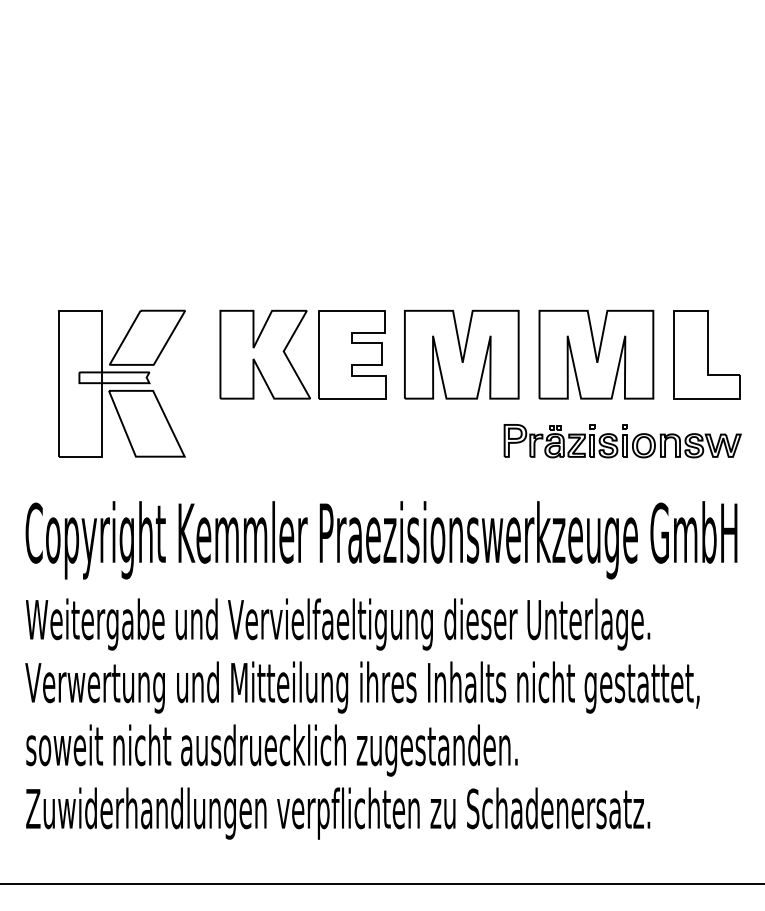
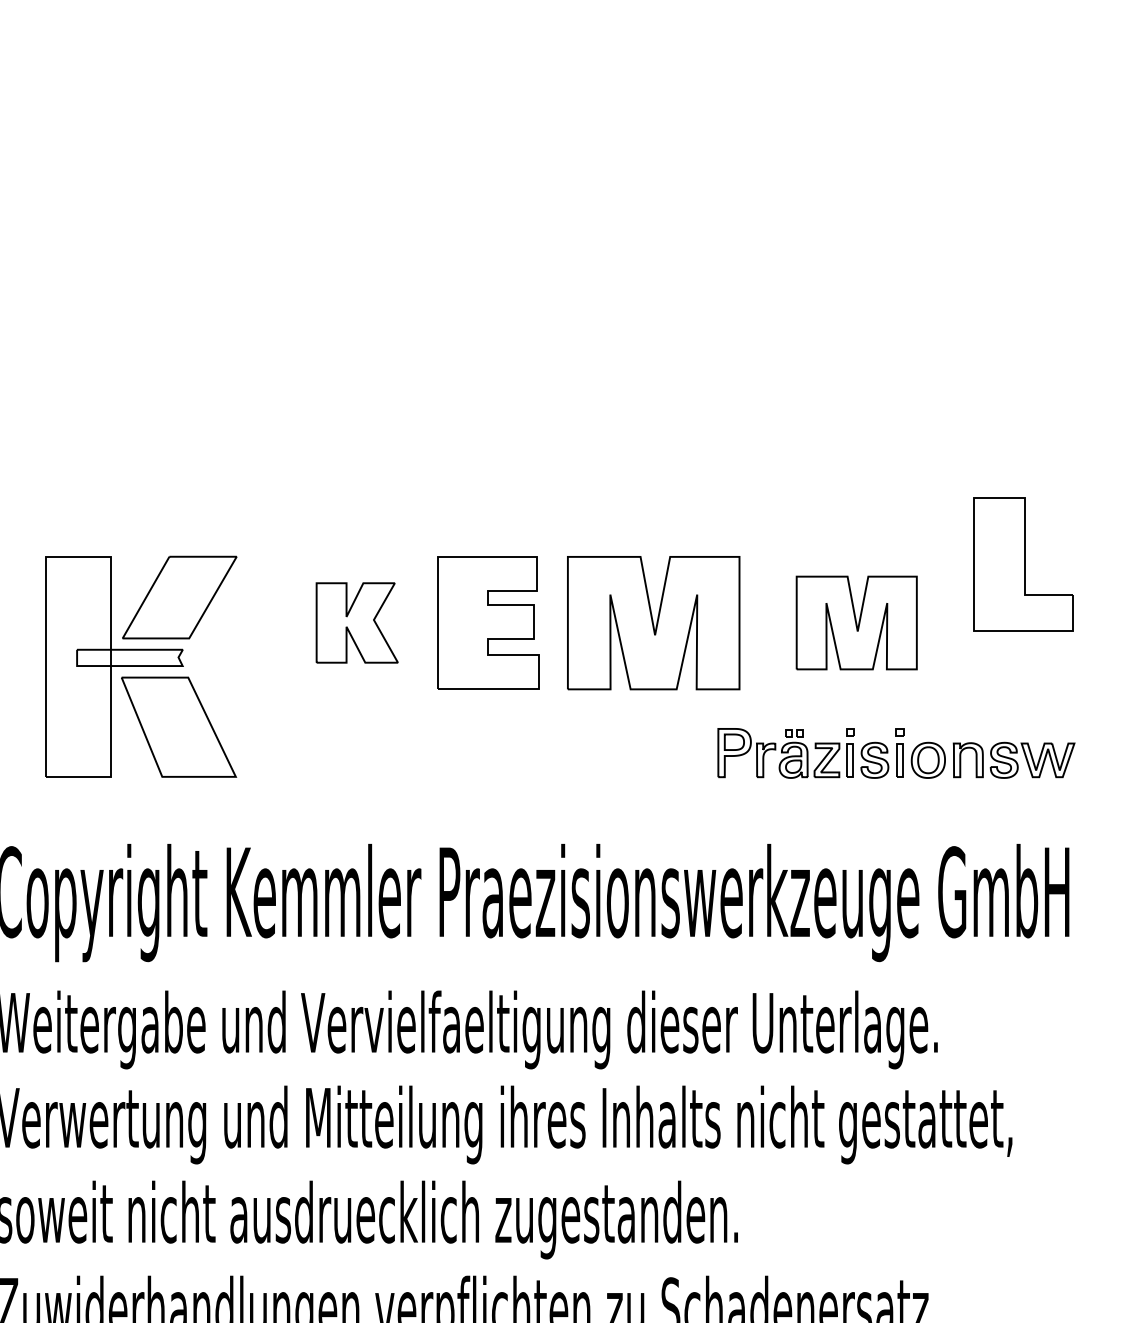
part: (264, 354) -> (356, 622), size x0.6
part: (596, 354) -> (856, 622), size x0.7
part: (706, 354) -> (1022, 563), moved

